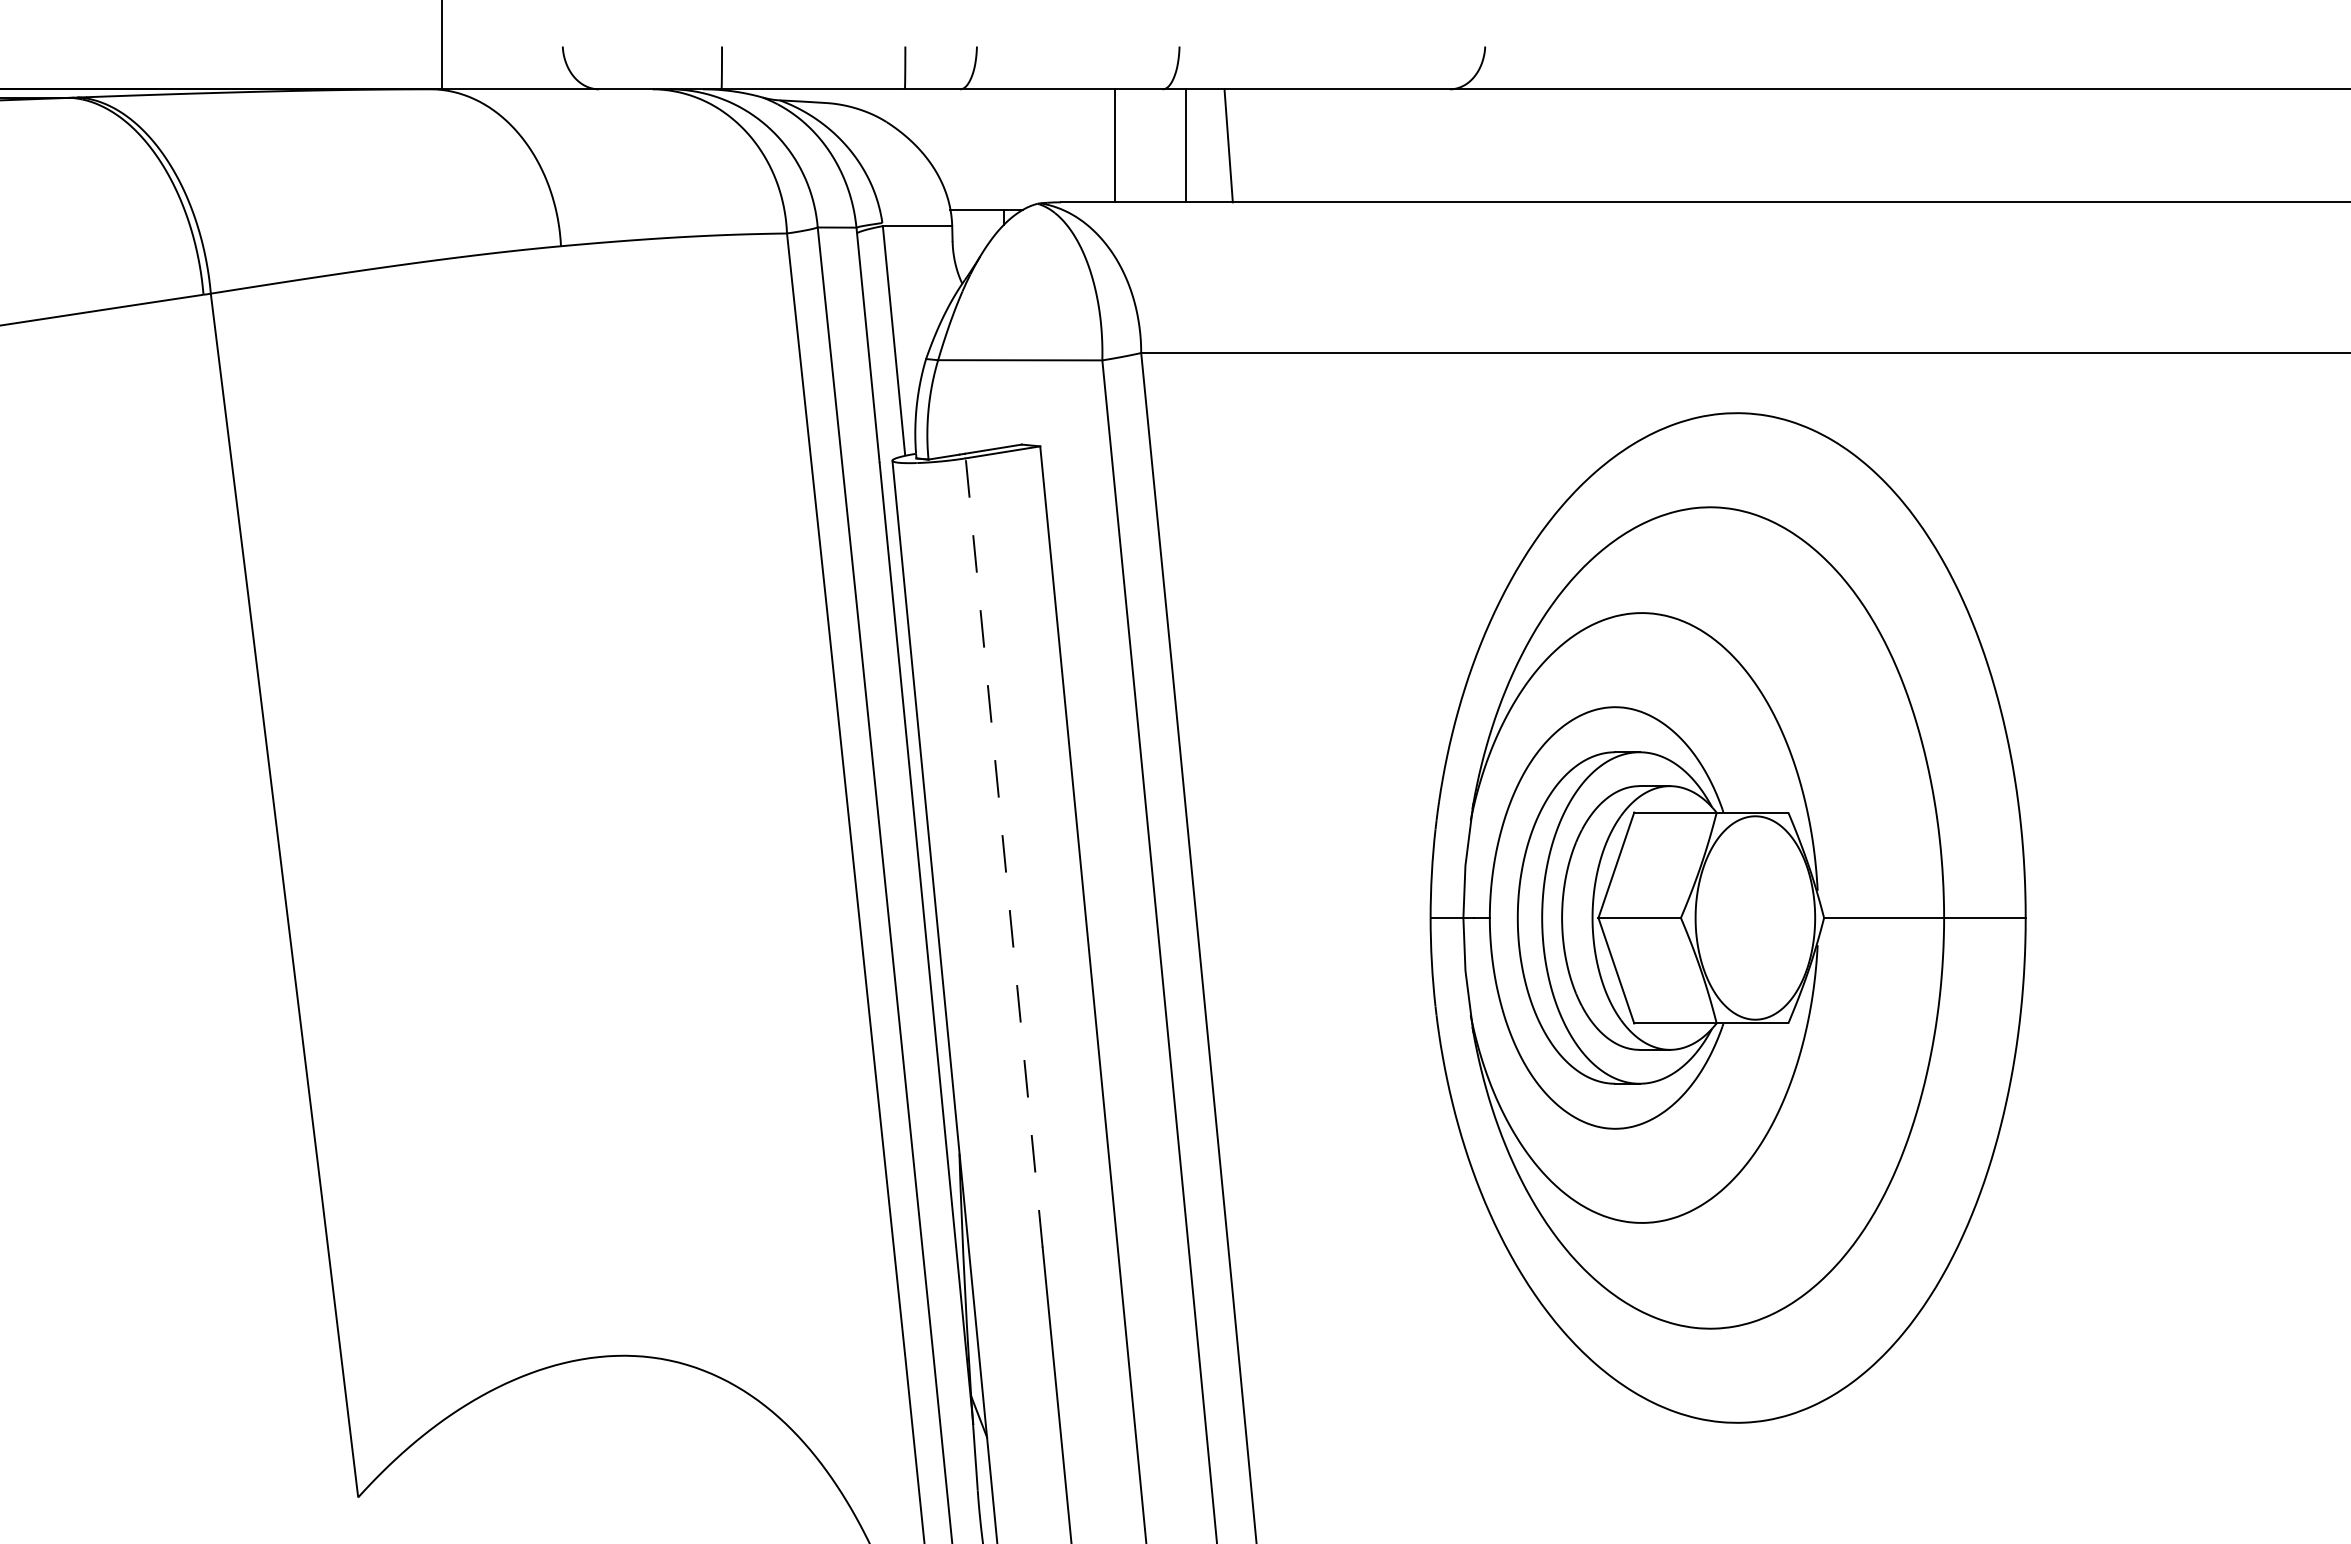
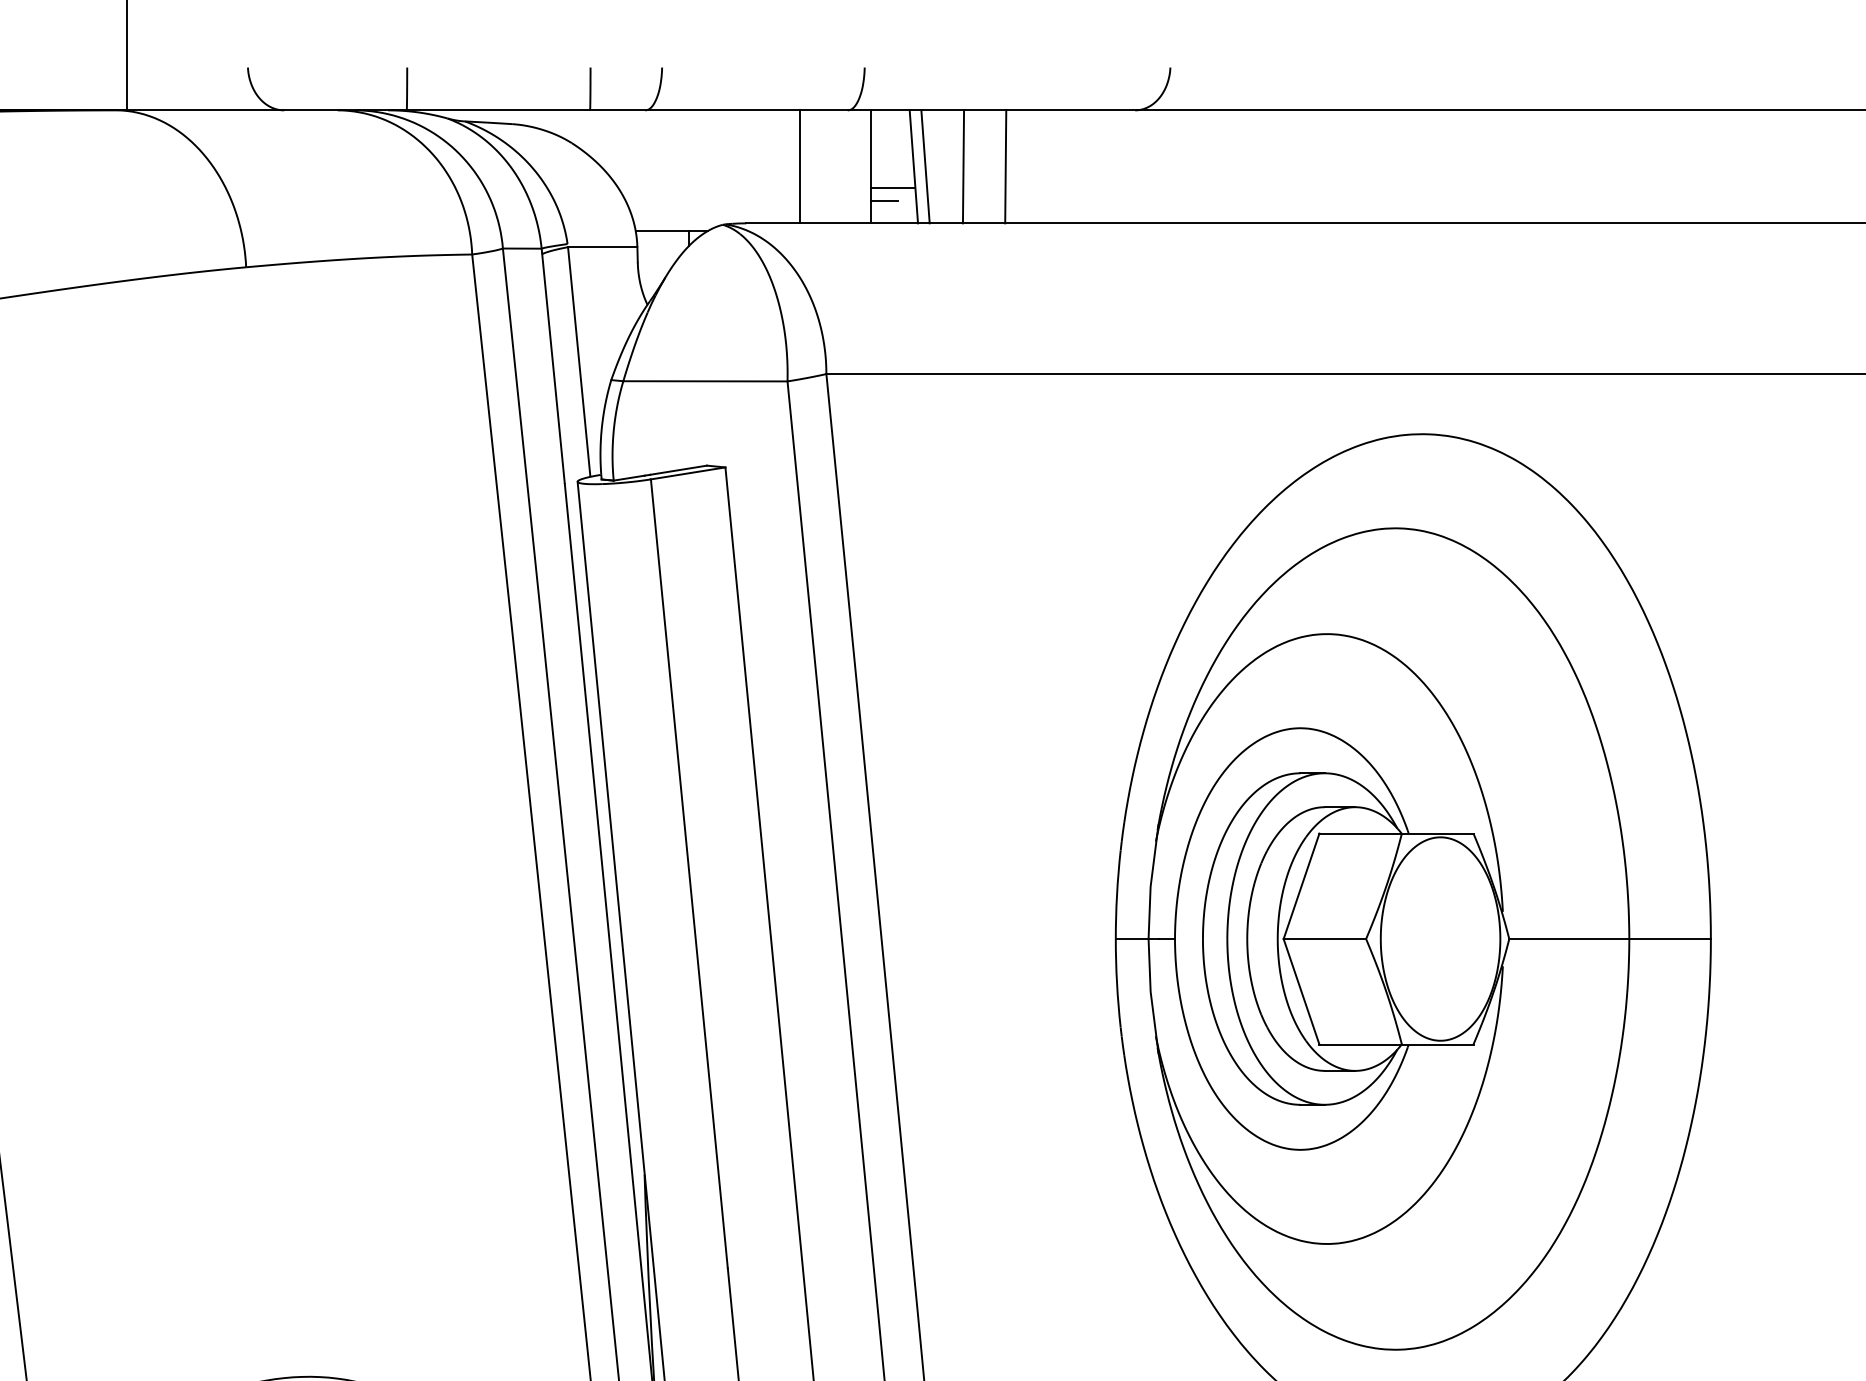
line: (1240, 145) -> (925, 166), added
line: (1277, 145) -> (962, 166), added
line: (1320, 145) -> (1005, 166), added
line: (1207, 167) -> (892, 188), added
line: (1198, 180) -> (883, 201), added
line: (1004, 852) -> (689, 873), dashed -> solid

